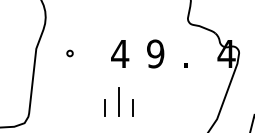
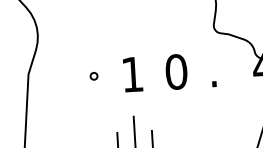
circle: (69, 53) -> (93, 76), moved
text: (120, 53) -> (132, 73), 4 -> 1
text: (155, 53) -> (176, 71), 9 -> 0

